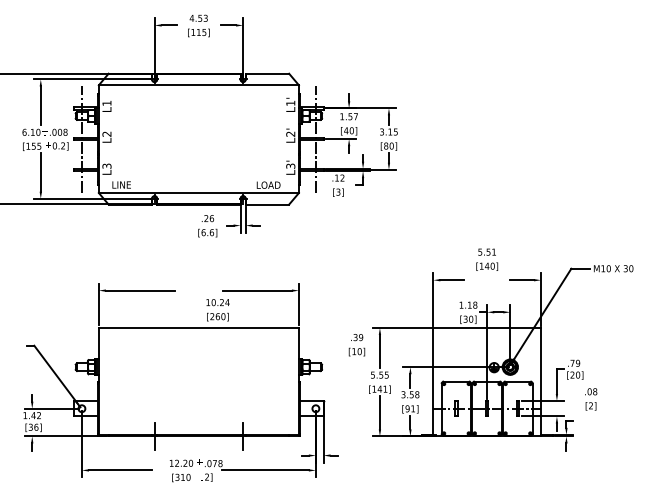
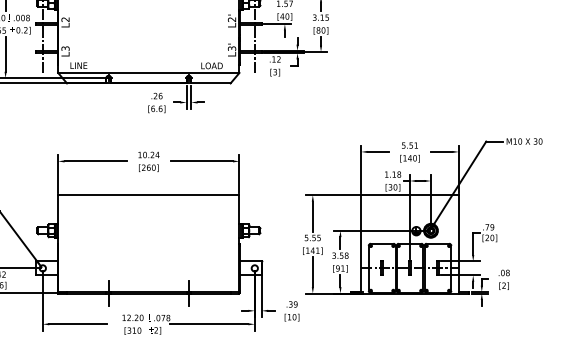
text: (487, 259) -> (410, 152), moved
text: (217, 310) -> (148, 162), moved
text: (356, 345) -> (291, 311), moved
text: (591, 399) -> (504, 279), moved

